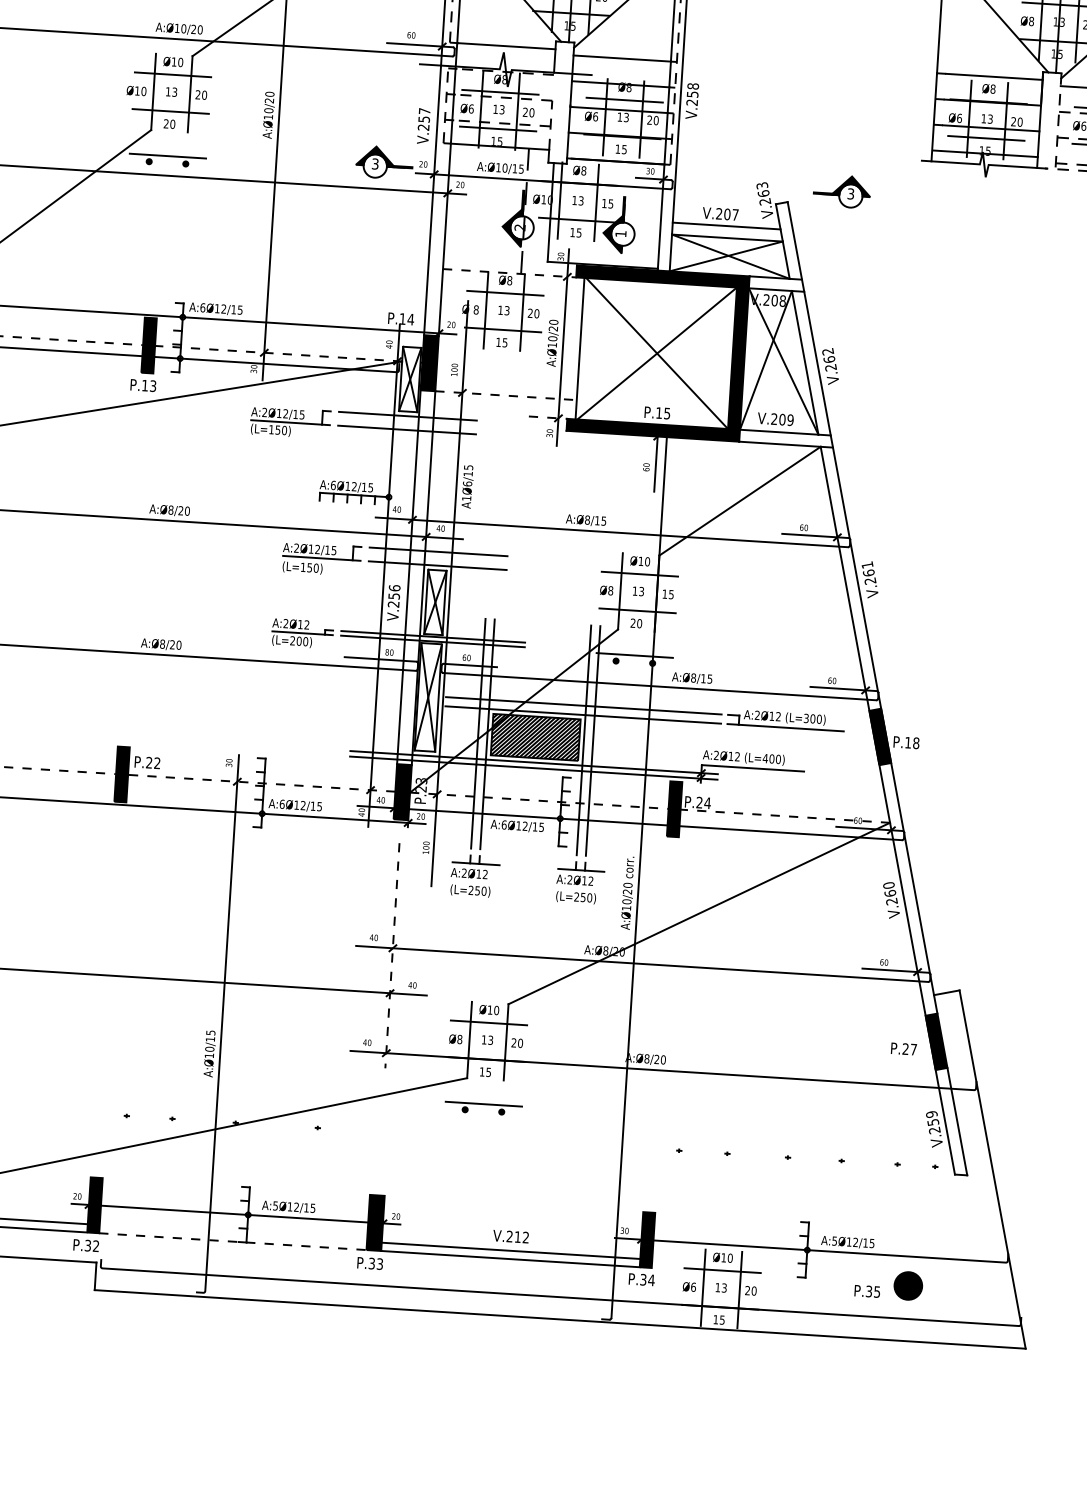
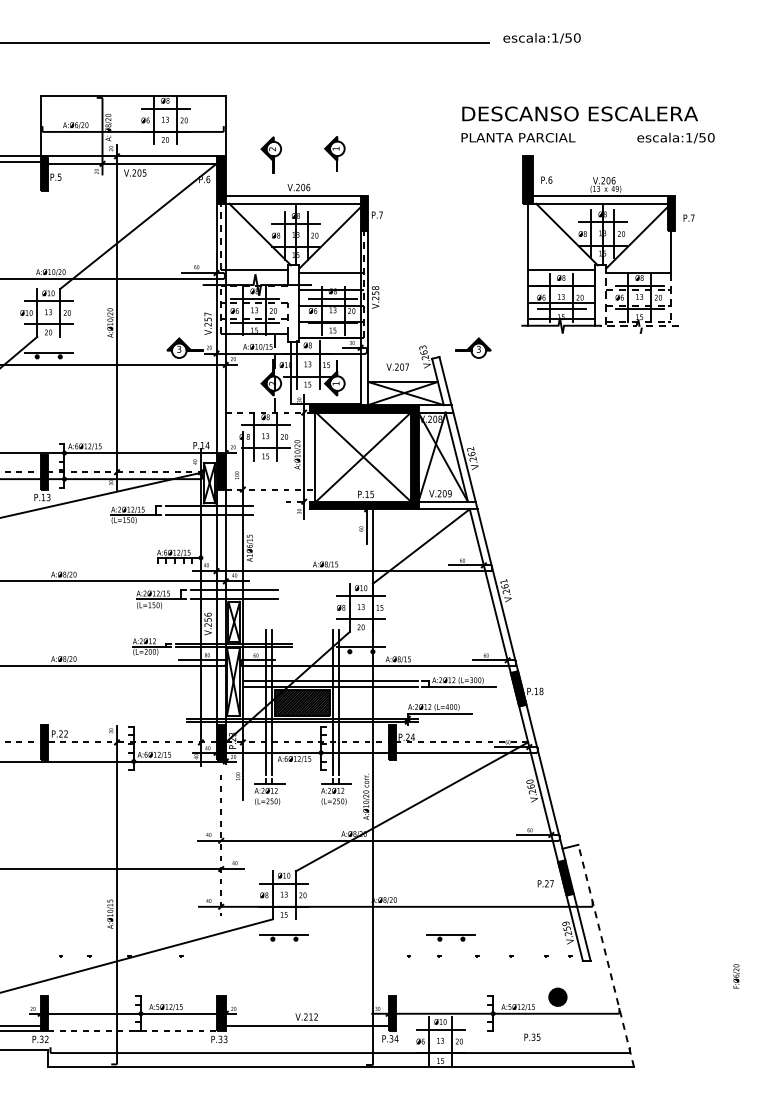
line: (727, 226) -> (402, 374), removed
part: (747, 1124) -> (450, 937), added
line: (993, 1168) -> (606, 955), solid -> dashed
line: (509, 1259) -> (306, 1031), removed
part: (907, 1284) -> (557, 996), moved

